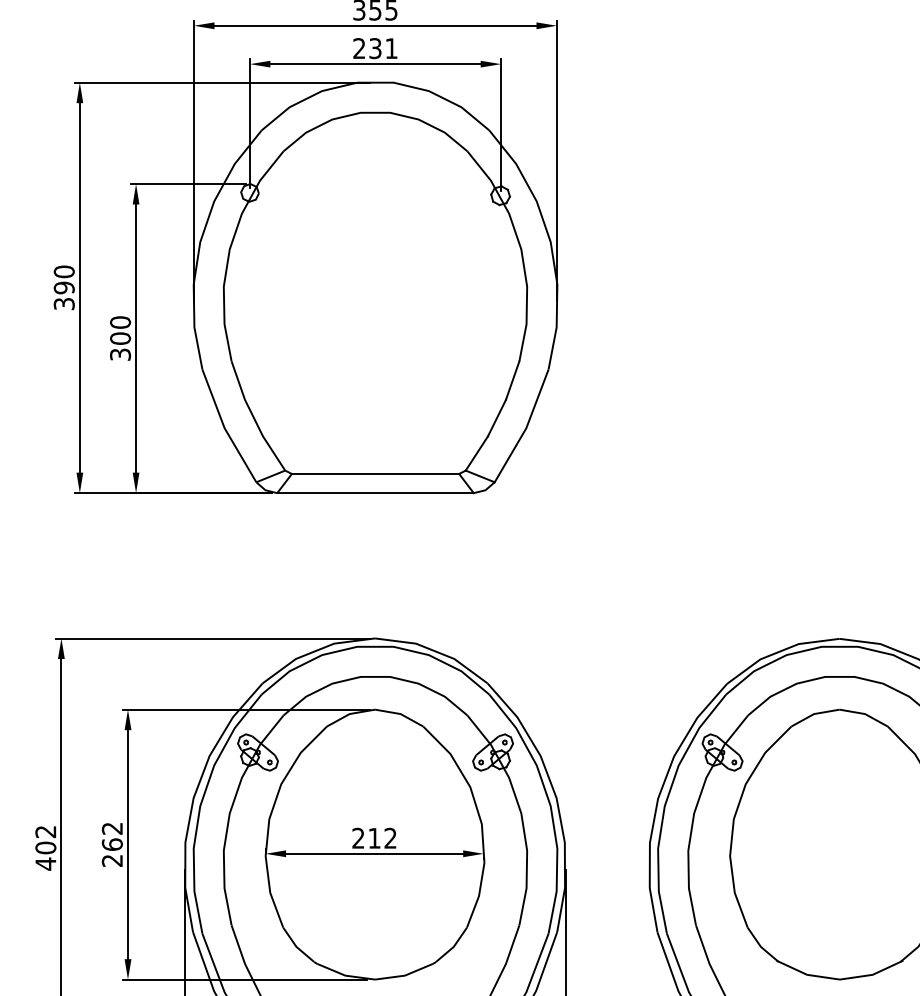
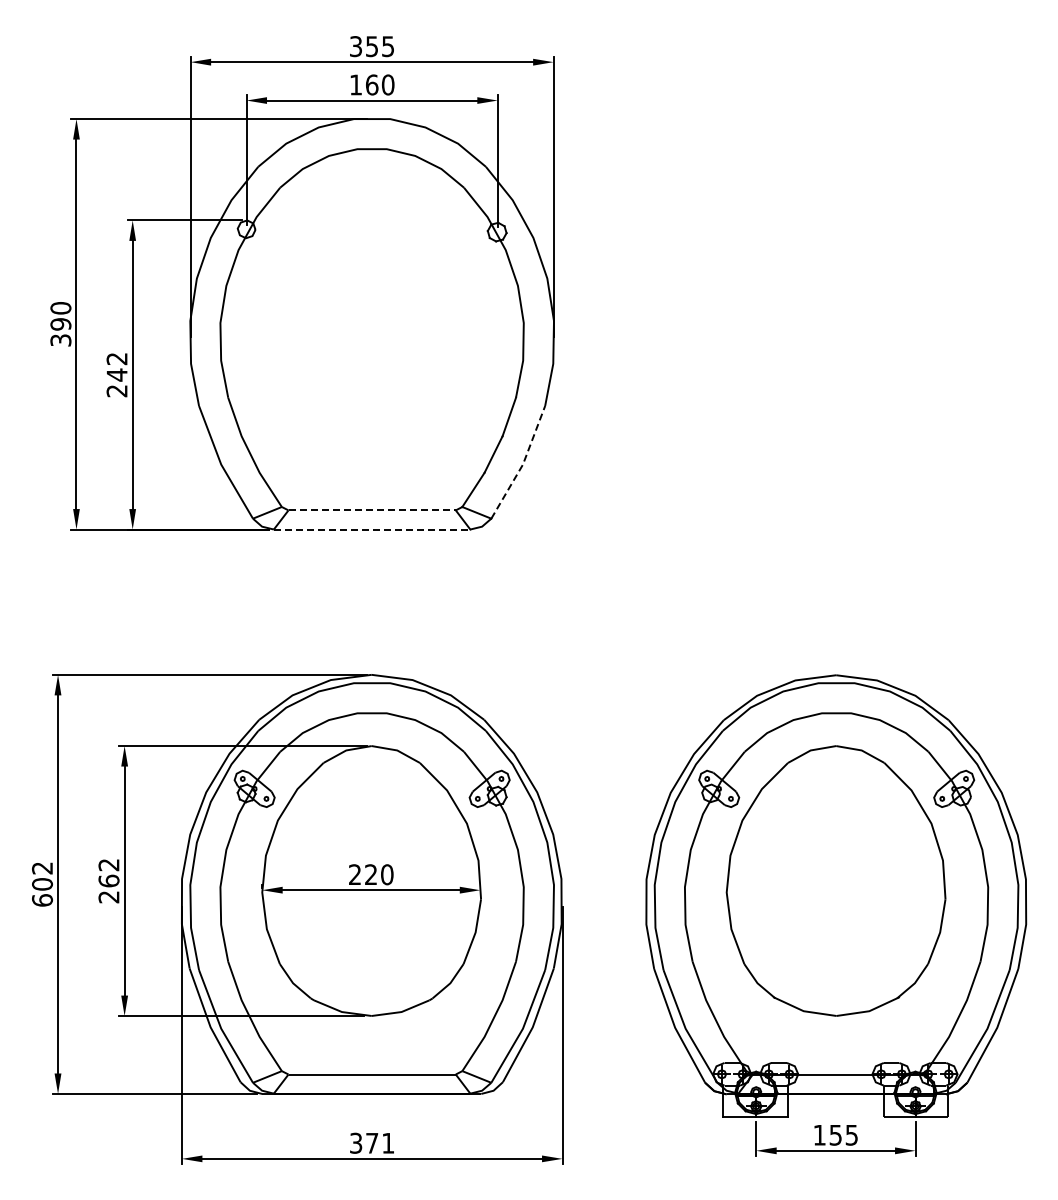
text: (375, 48) -> (372, 84), 231 -> 160
text: (119, 338) -> (116, 374), 300 -> 242
line: (525, 428) -> (522, 464), solid -> dashed
line: (375, 474) -> (372, 510), solid -> dashed
line: (375, 493) -> (372, 529), solid -> dashed
text: (382, 838) -> (379, 874), 212 -> 220
text: (45, 864) -> (42, 900), 402 -> 602

